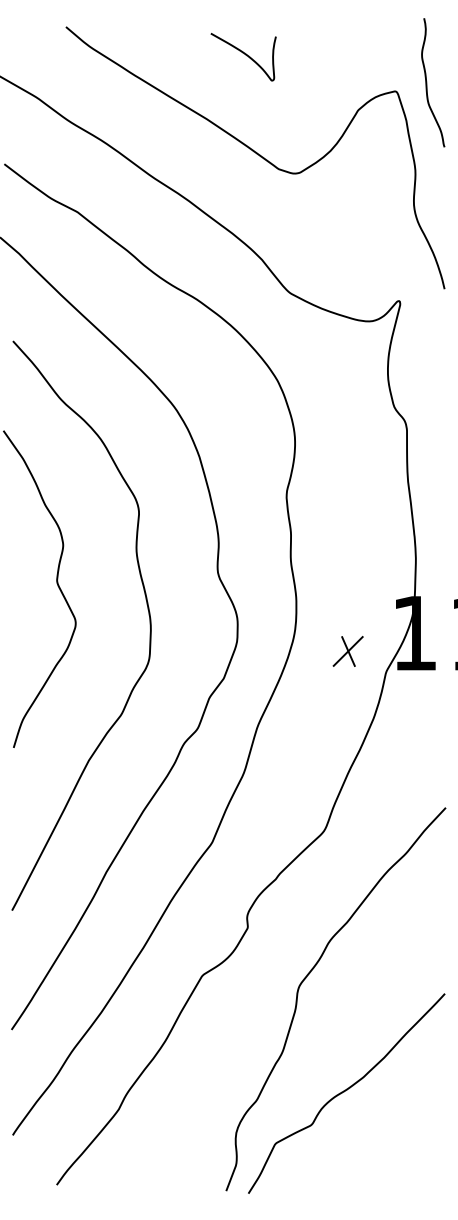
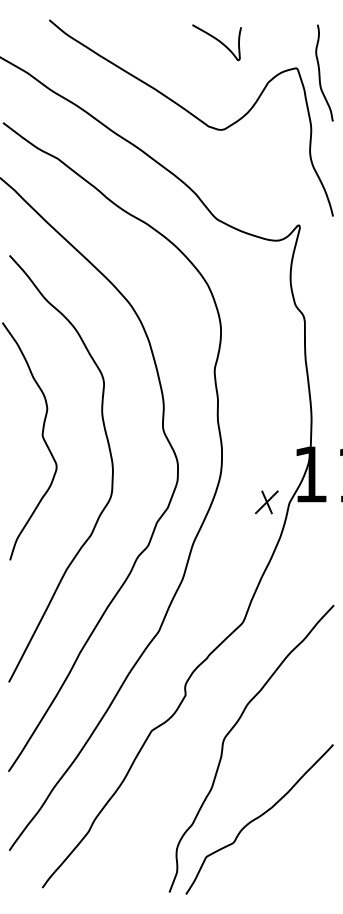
curve: (245, 55) -> (218, 41), moved
curve: (427, 82) -> (320, 72), moved
part: (347, 651) -> (266, 502), moved

